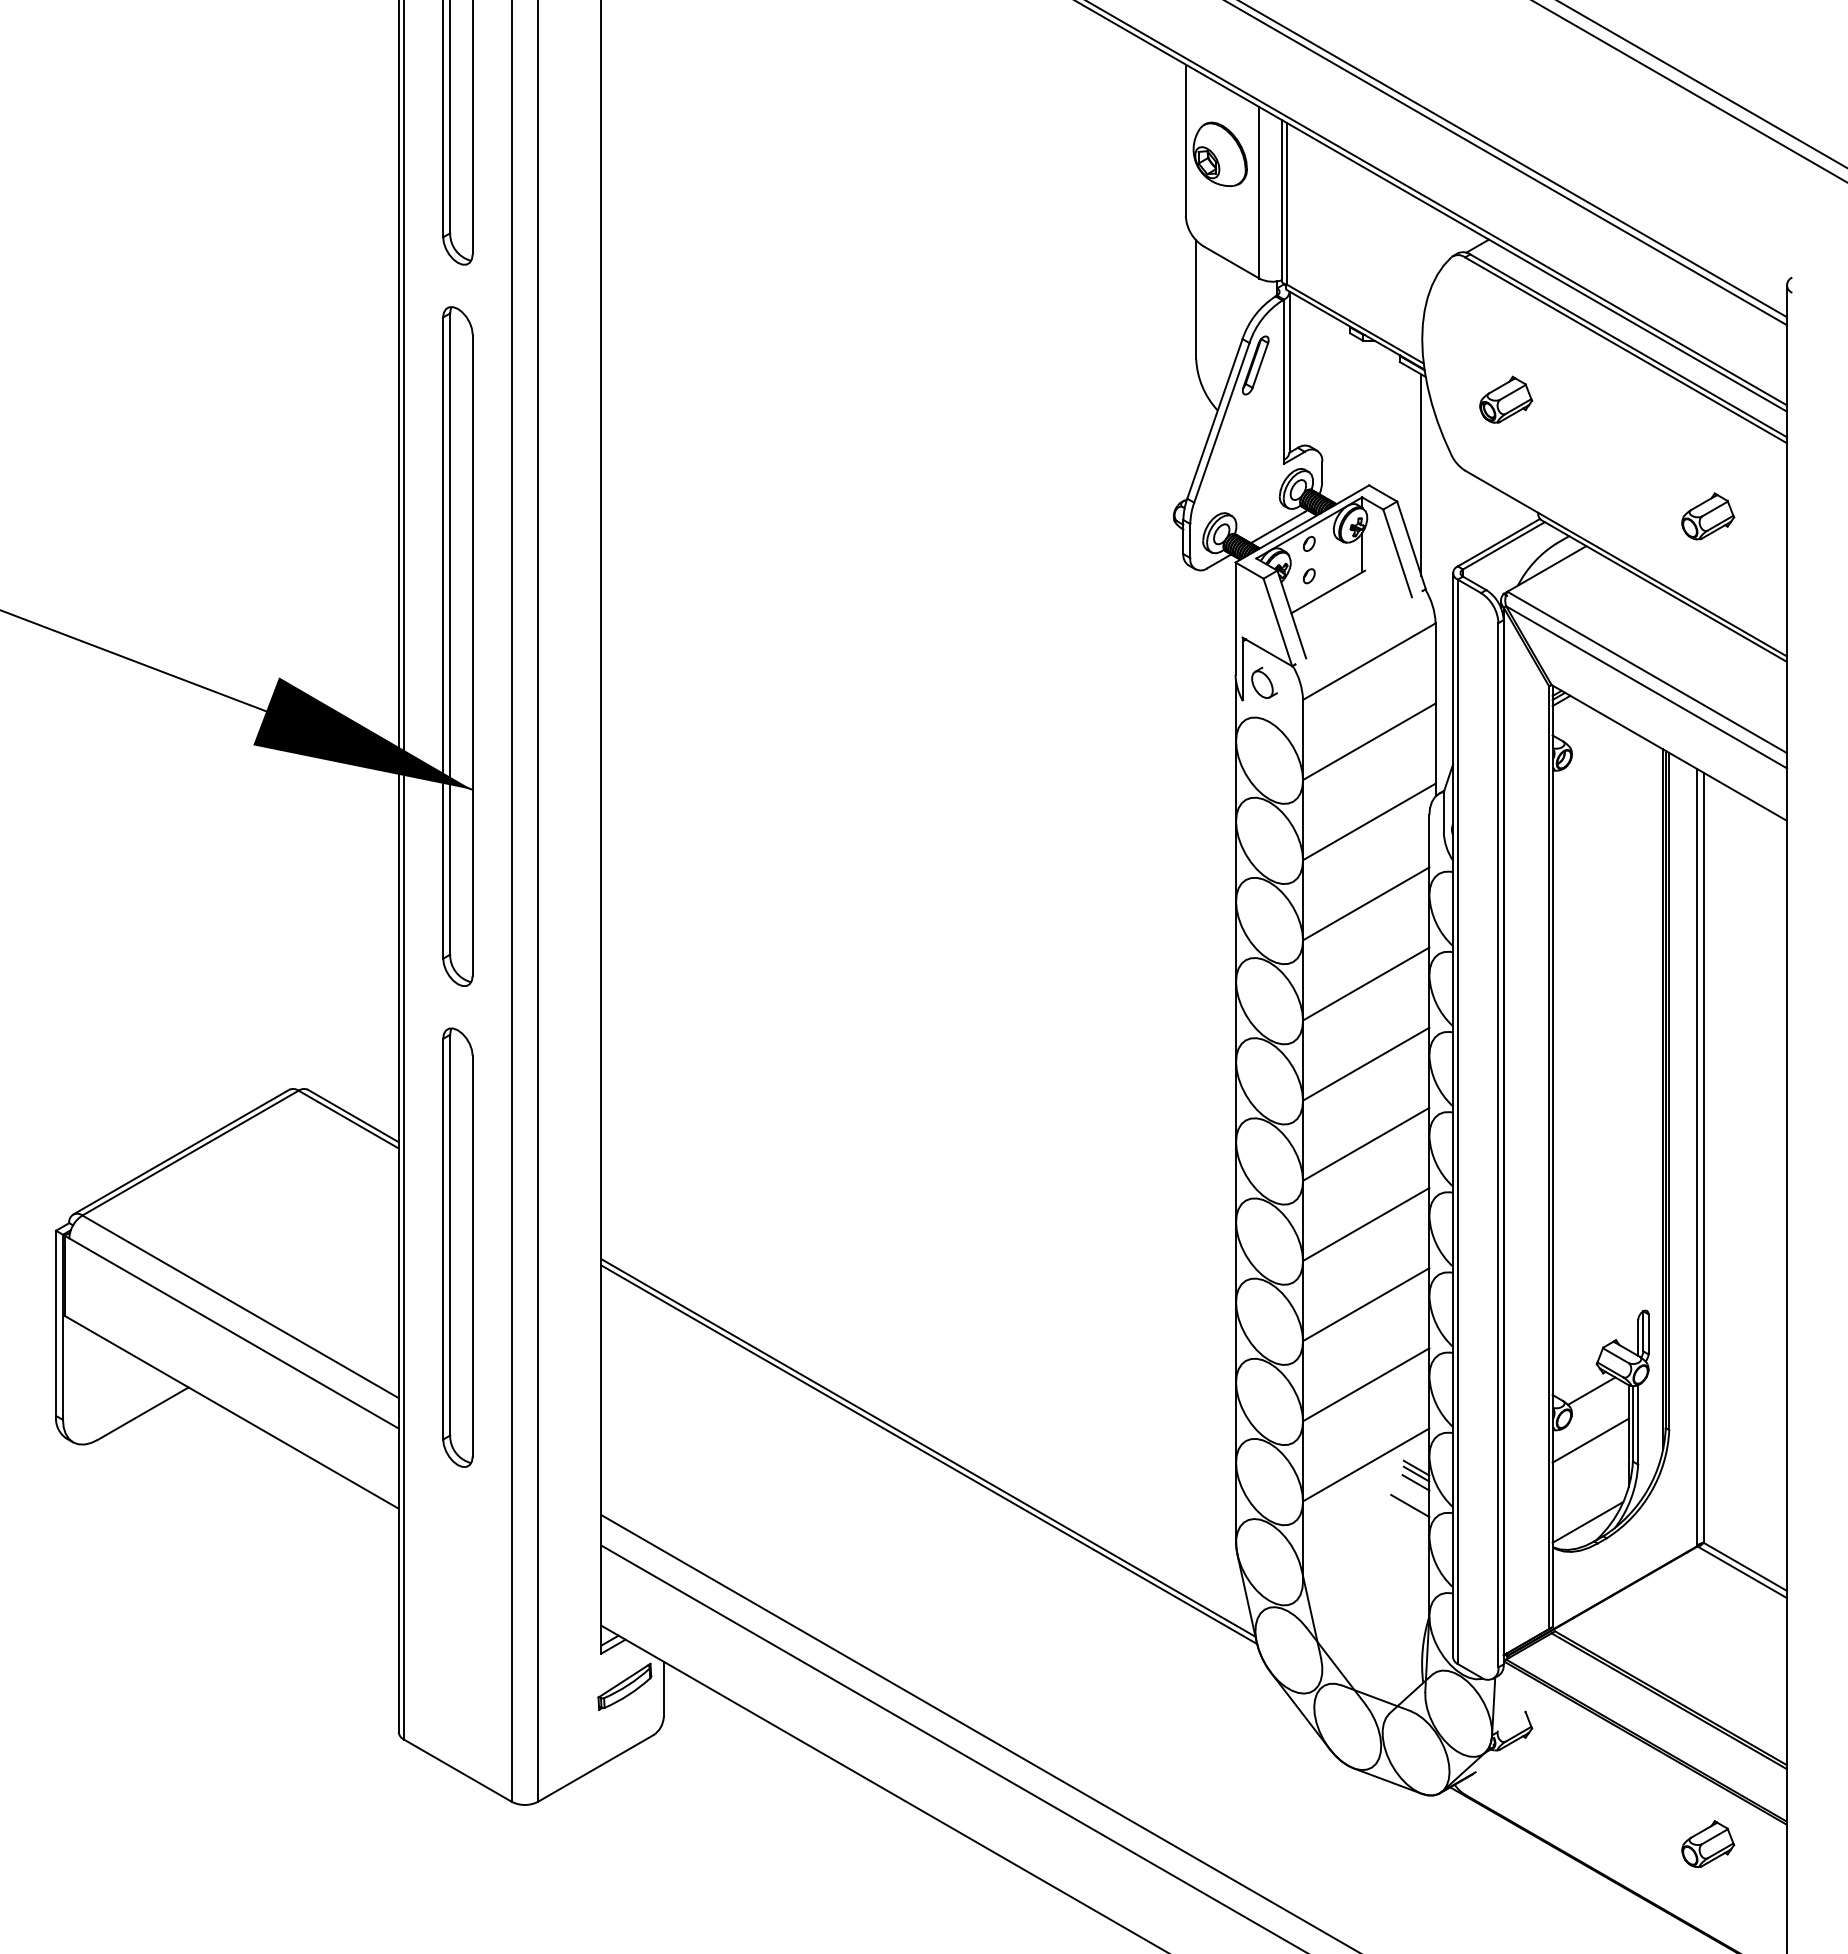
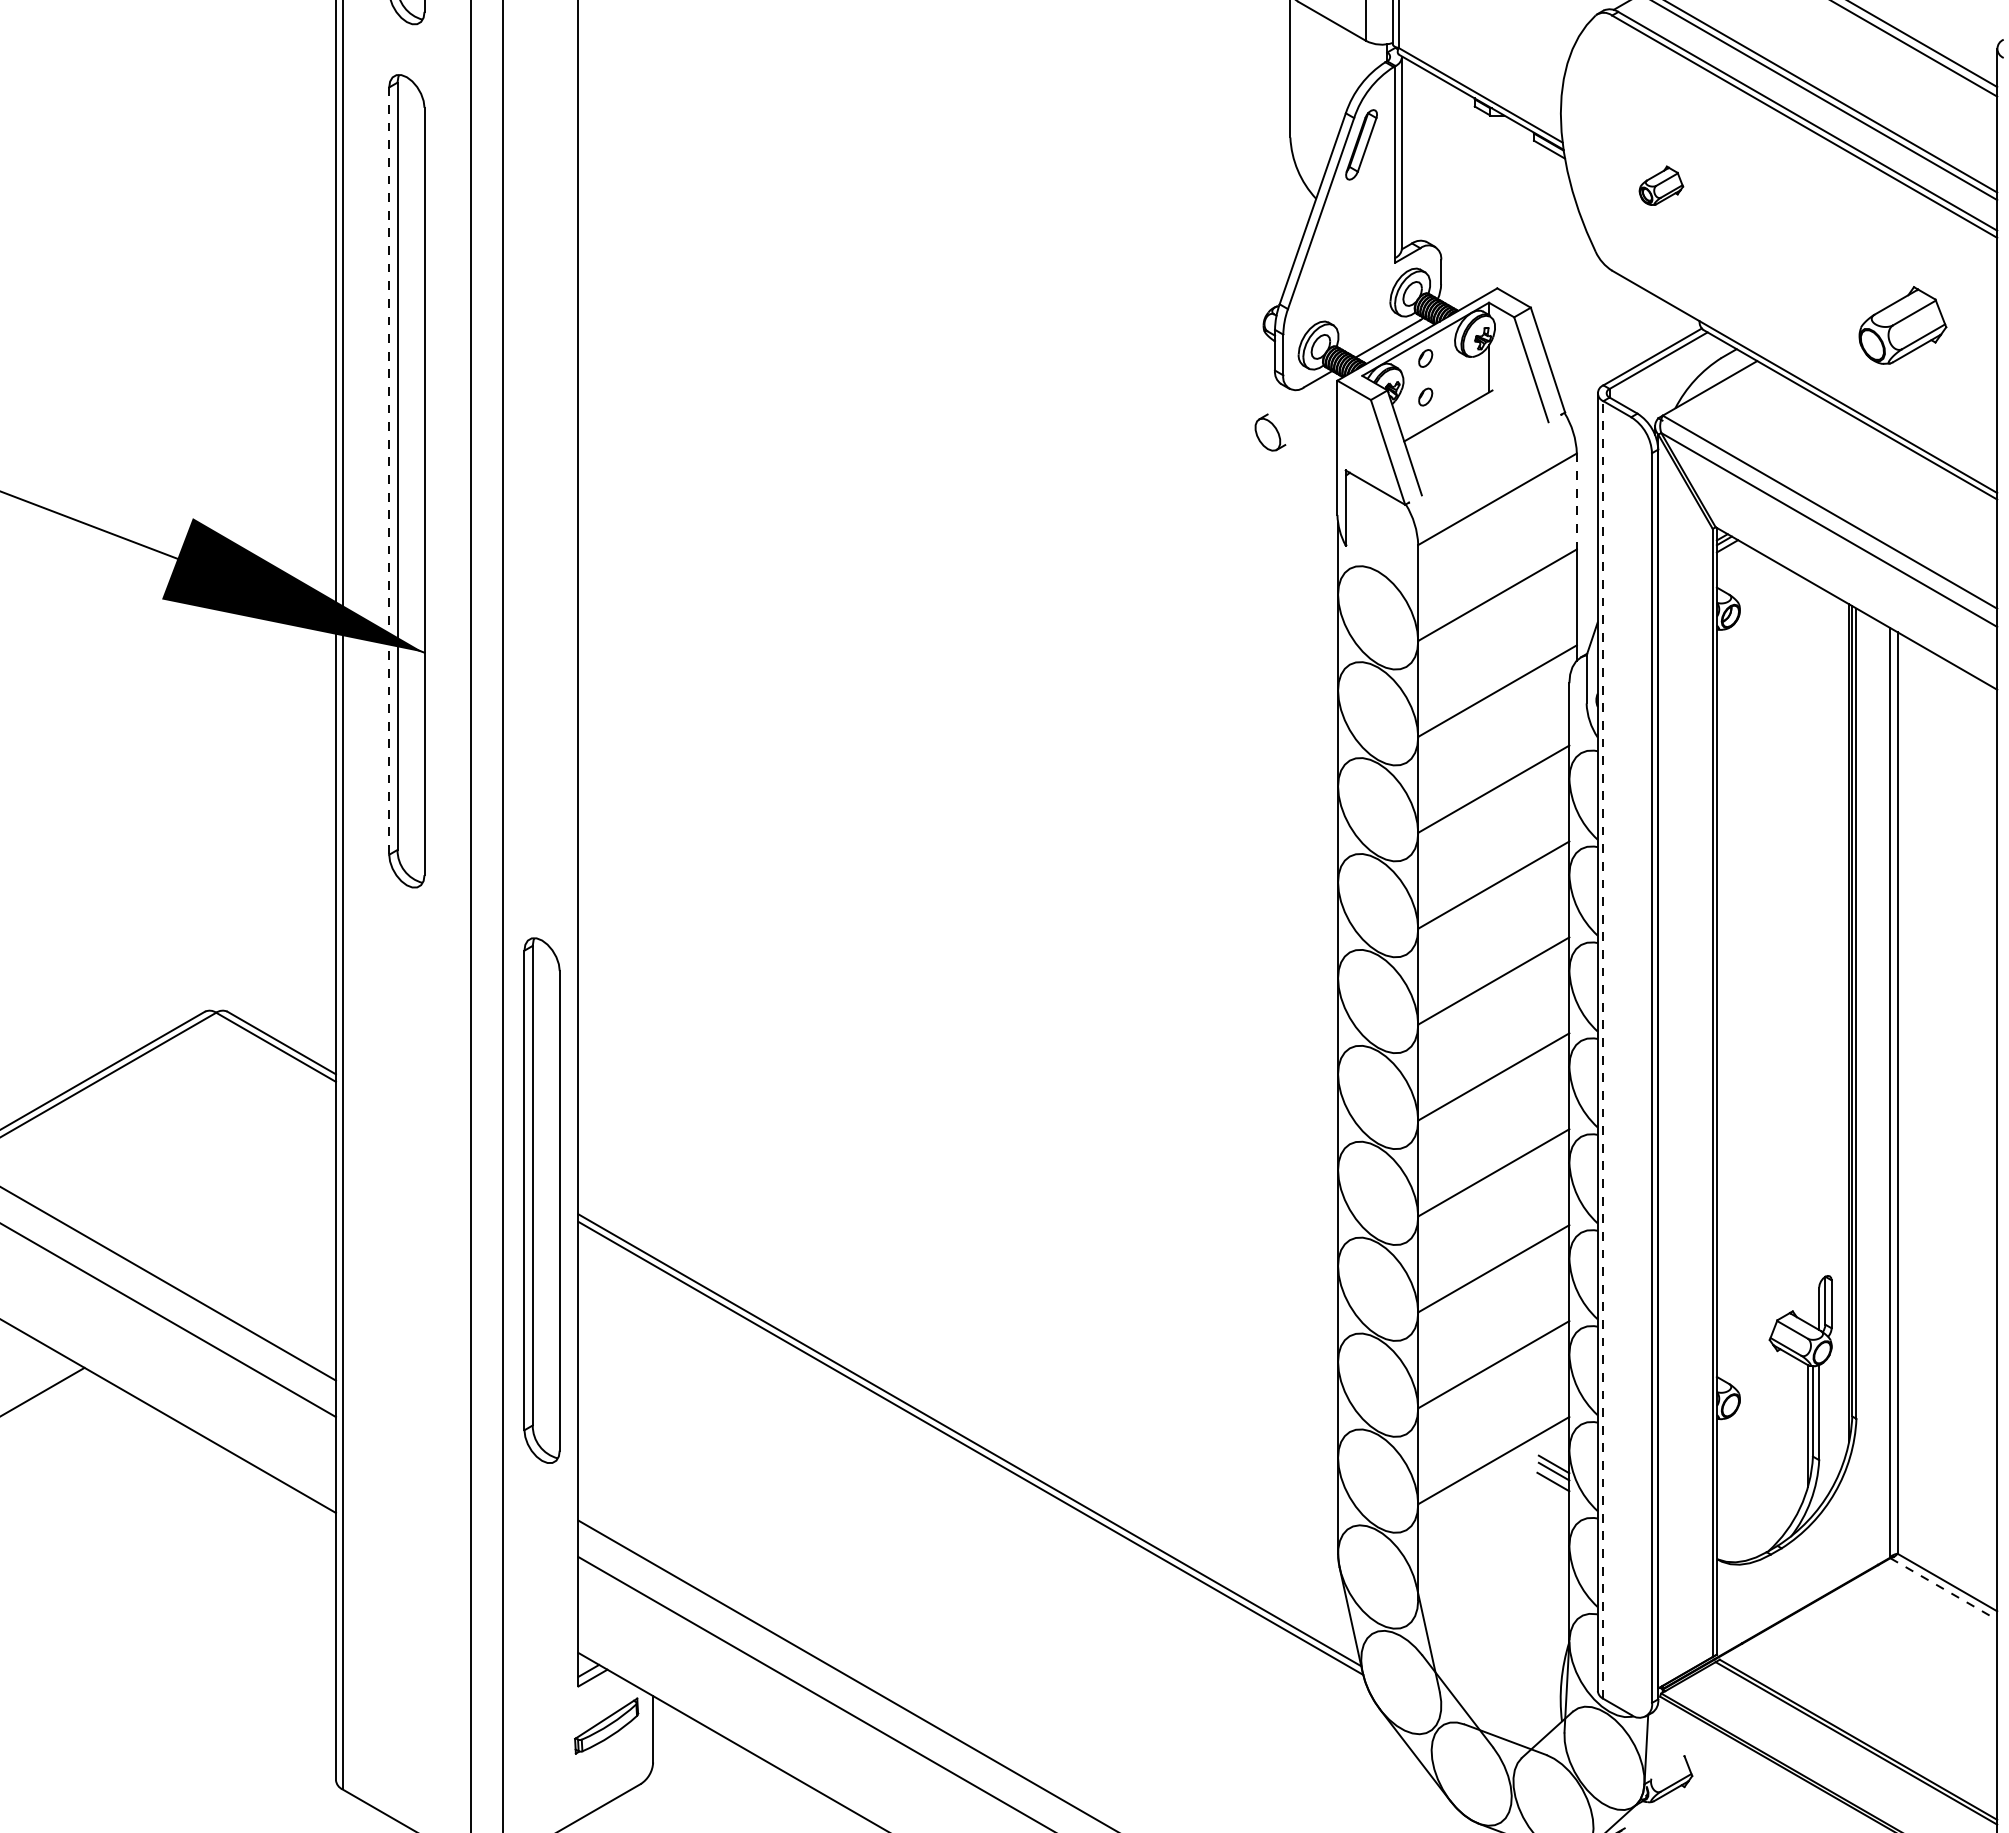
part: (1506, 399) -> (1661, 185), size x0.7
line: (1421, 474) -> (1559, 275), removed
part: (1708, 516) -> (1903, 325), size x1.4
line: (443, 638) -> (389, 471), solid -> dashed
line: (1435, 663) -> (1576, 501), solid -> dashed
part: (1264, 682) -> (1270, 432), moved
line: (1457, 1121) -> (1603, 1049), solid -> dashed
part: (457, 1247) -> (541, 1200), moved
line: (1591, 1390) -> (1763, 1371), removed
line: (1590, 1440) -> (1762, 1431), removed
line: (1410, 1505) -> (1546, 1509), removed
line: (1587, 1522) -> (1758, 1529), removed
line: (1742, 1572) -> (1944, 1589), solid -> dashed

